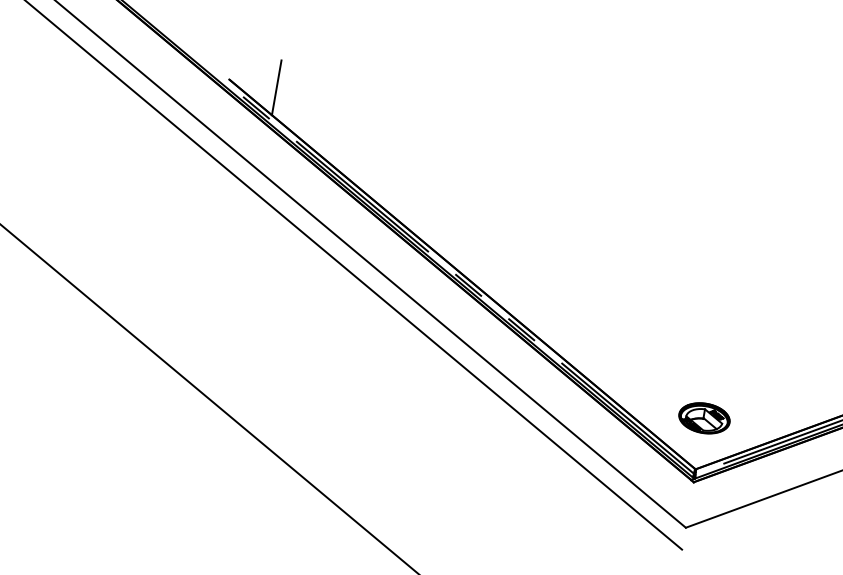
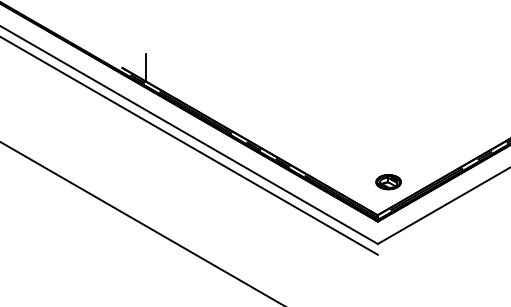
part: (704, 418) -> (388, 182), moved

